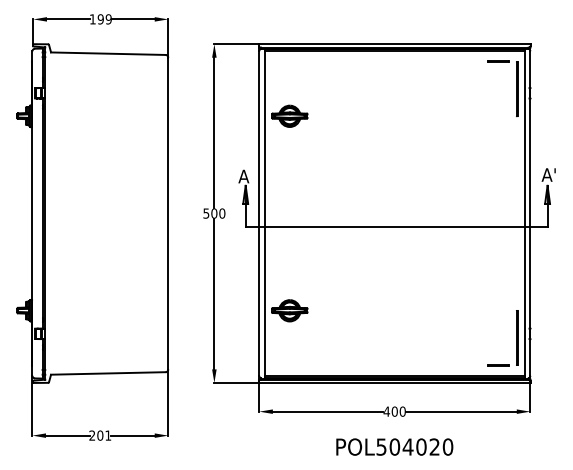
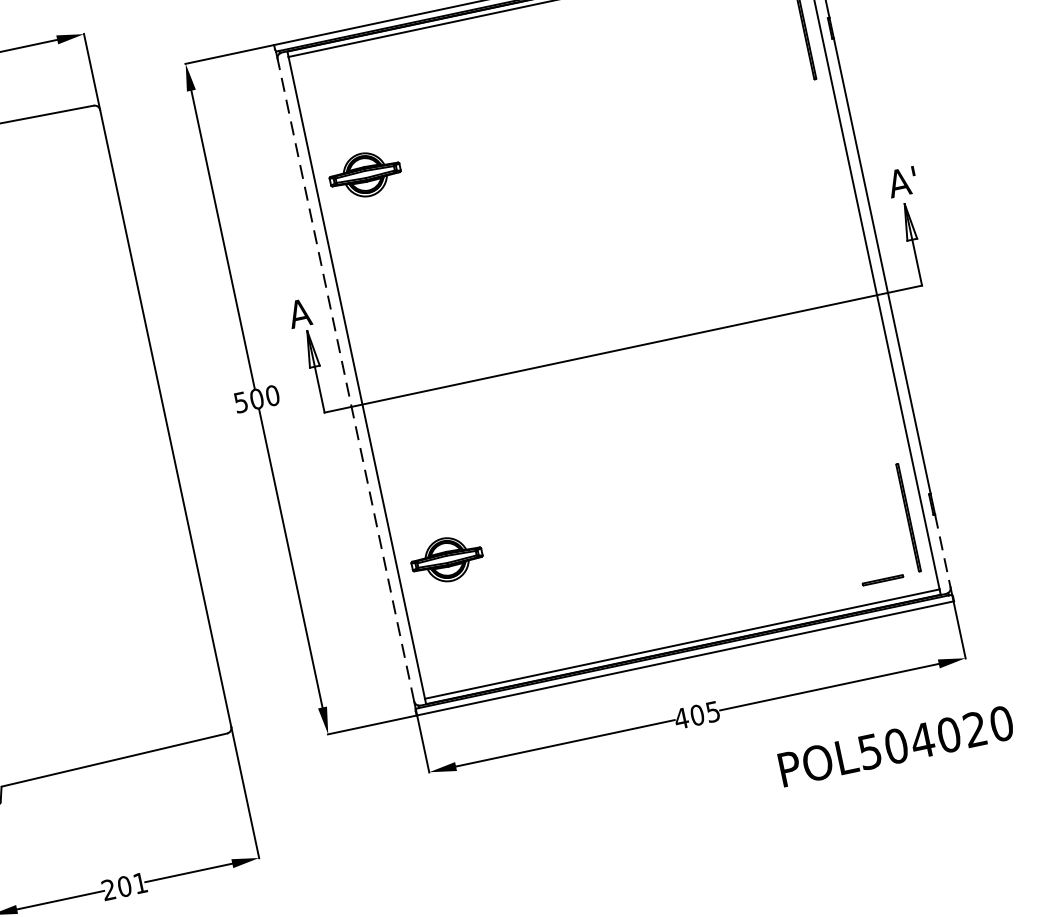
line: (259, 213) -> (346, 379), solid -> dashed
line: (530, 357) -> (943, 550), solid -> dashed
text: (402, 411) -> (712, 711), 400 -> 405
text: (394, 446) -> (895, 745), moved

